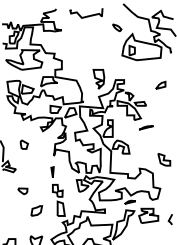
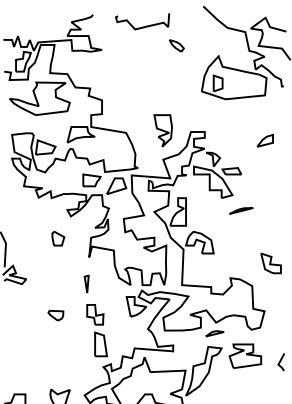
part: (117, 27) -> (177, 45), moved
part: (23, 144) -> (56, 238), moved
part: (22, 190) -> (55, 314), moved
part: (36, 210) -> (60, 347), removed

